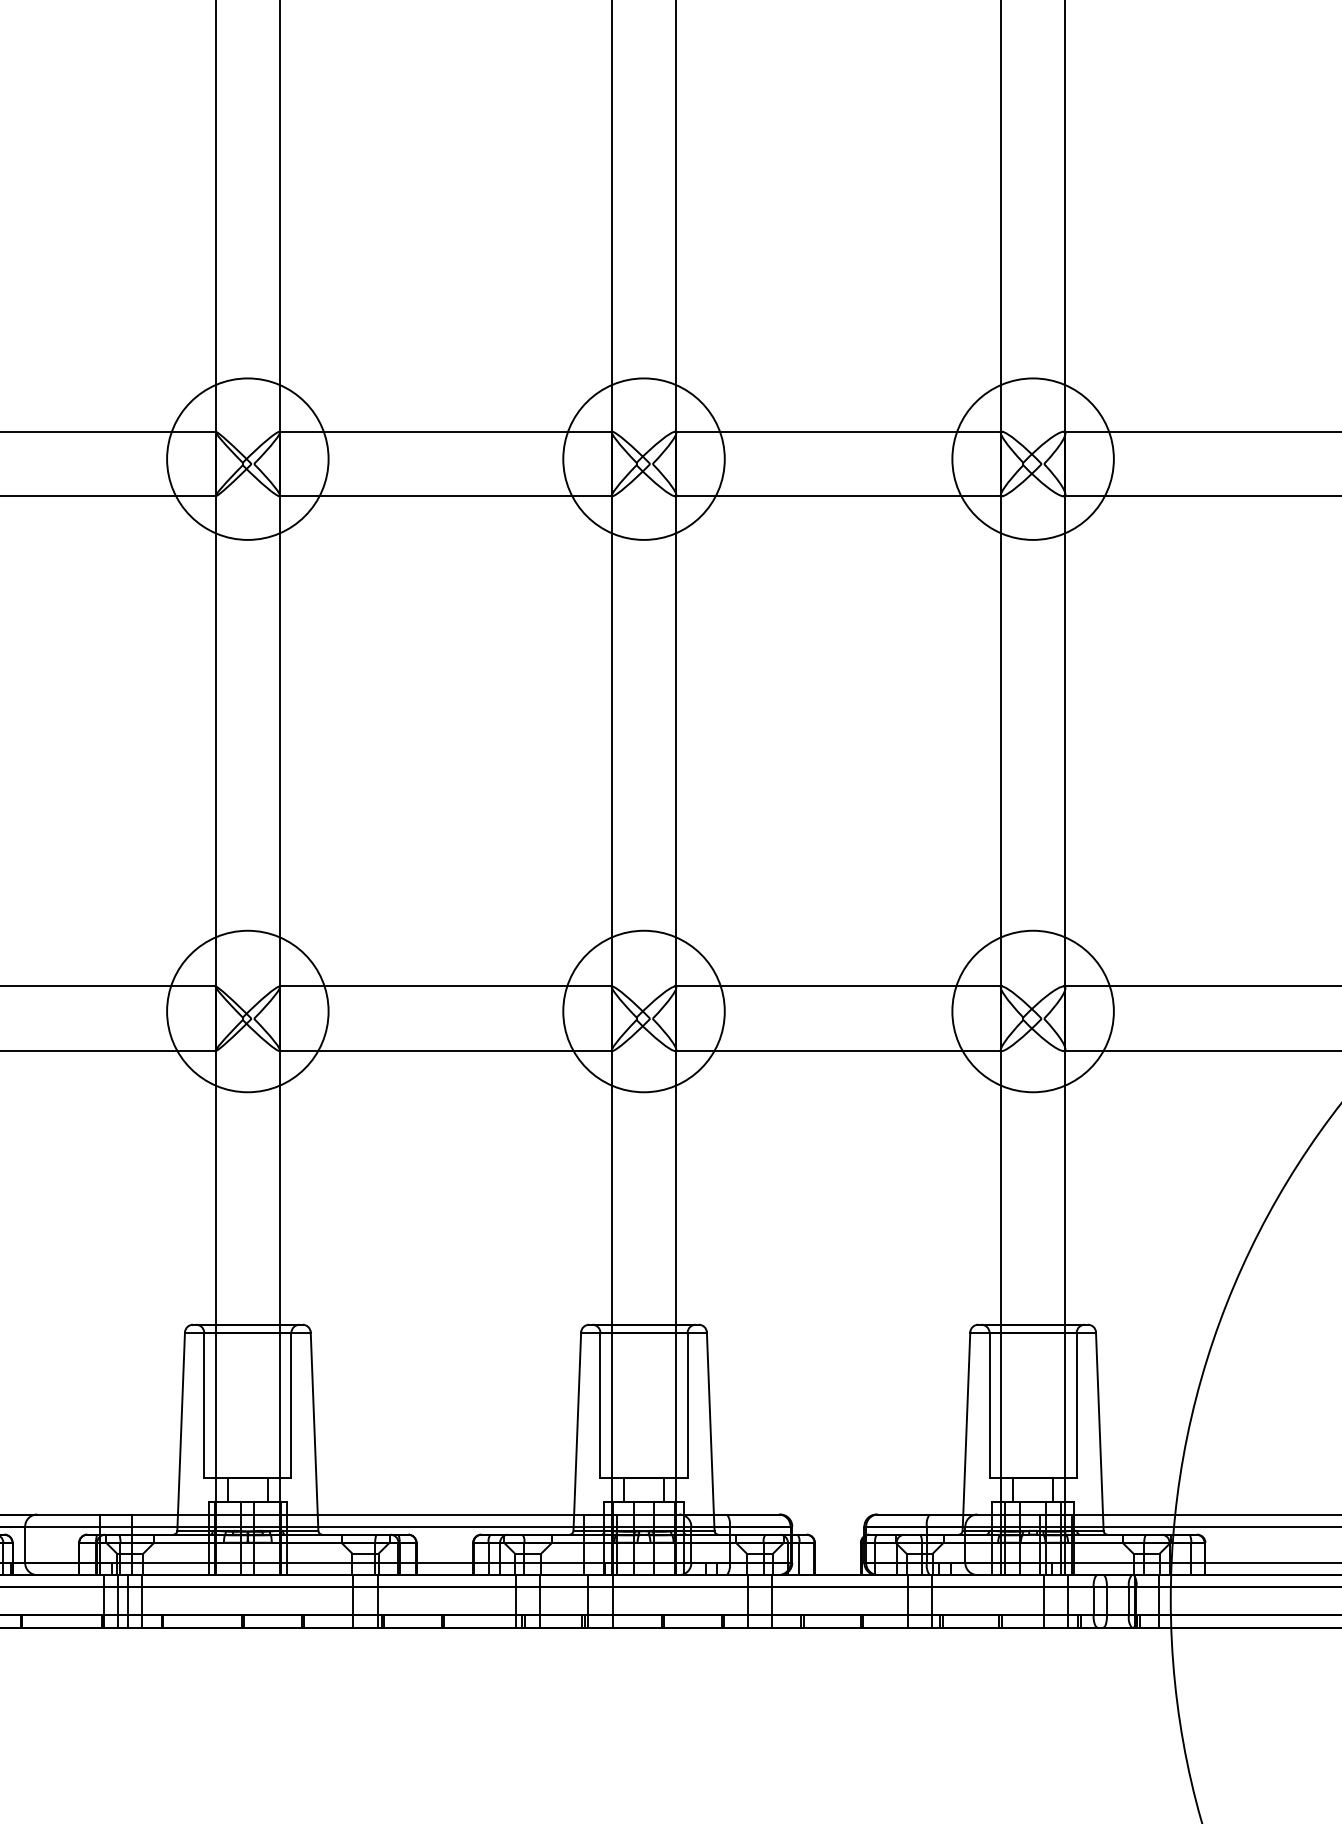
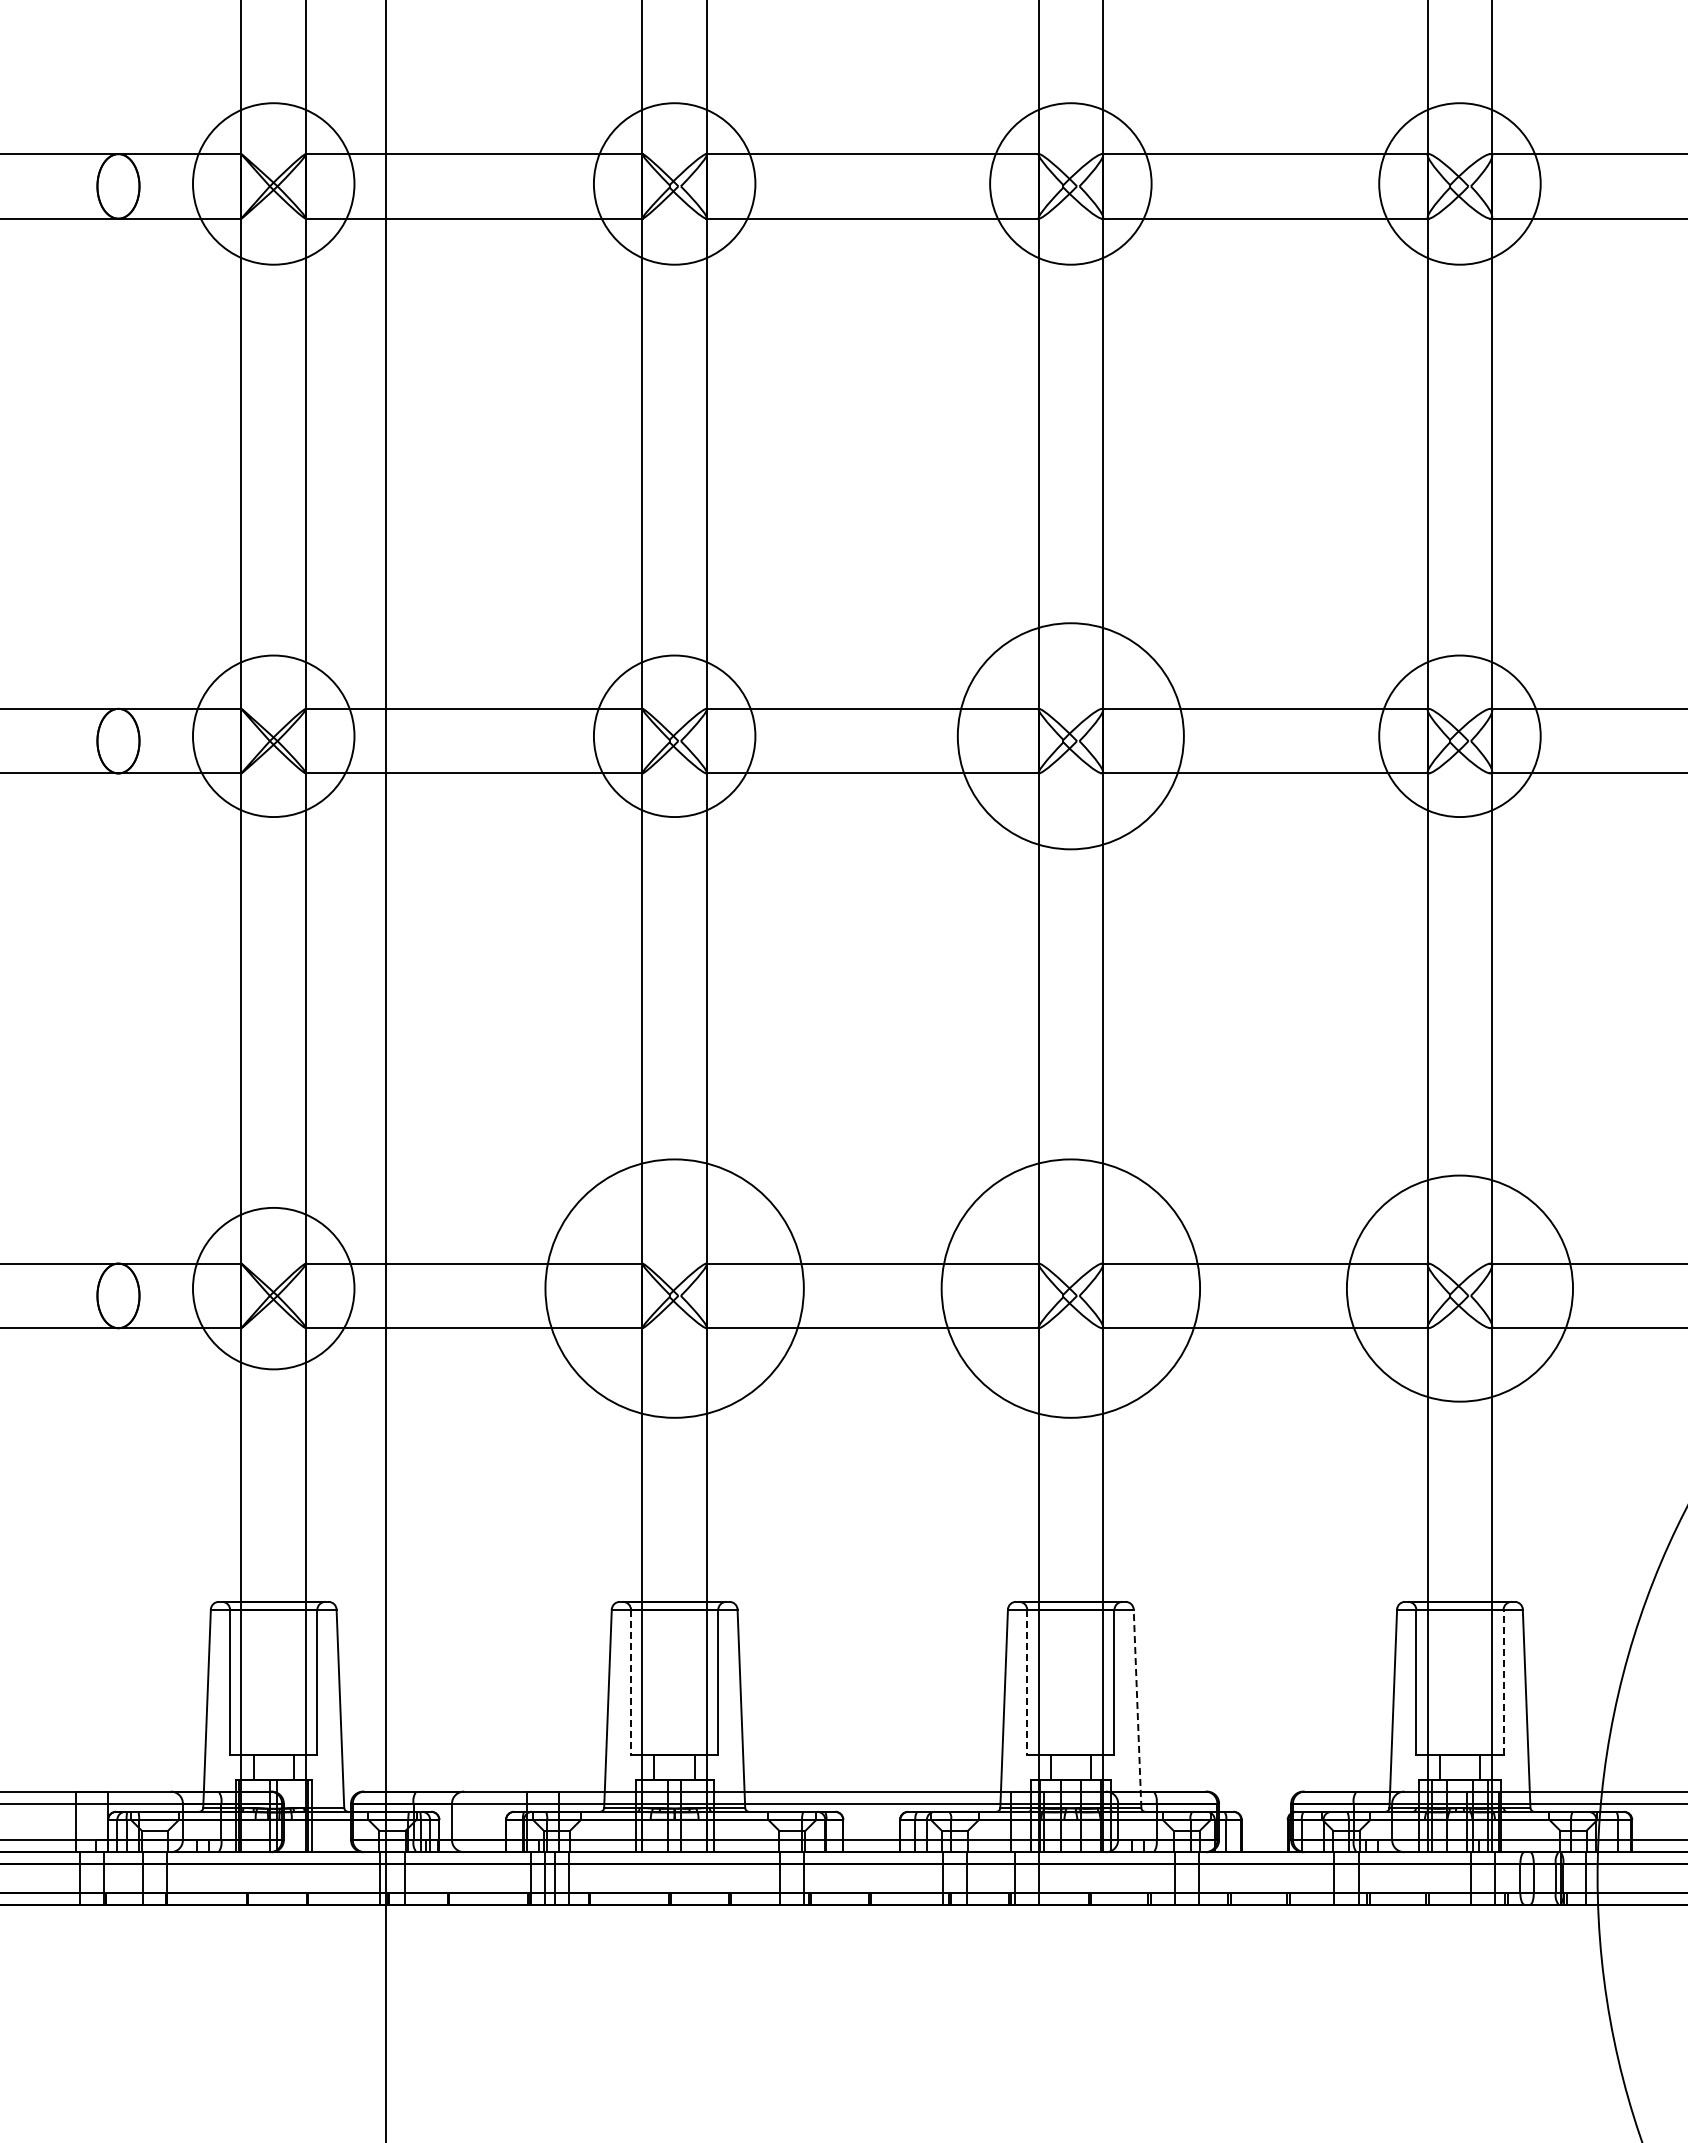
circle: (643, 459) -> (1070, 736), size x1.4
circle: (247, 1011) -> (674, 1288), size x1.6
circle: (643, 1011) -> (1070, 1288), size x1.6
circle: (1032, 1011) -> (1459, 1288), size x1.4
line: (204, 1405) -> (631, 1682), solid -> dashed
line: (600, 1405) -> (1027, 1682), solid -> dashed
line: (1076, 1405) -> (1503, 1682), solid -> dashed
line: (710, 1431) -> (1137, 1708), solid -> dashed

